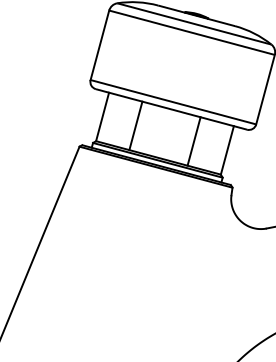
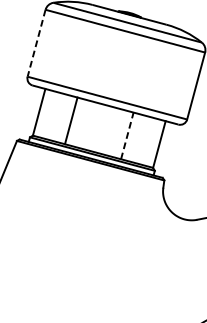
line: (99, 45) -> (36, 43), solid -> dashed
line: (194, 141) -> (127, 135), solid -> dashed

